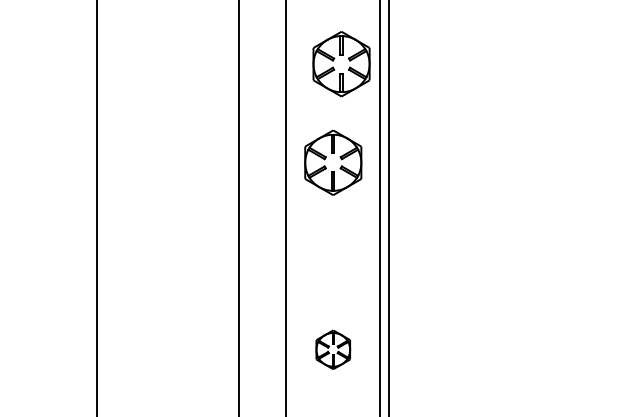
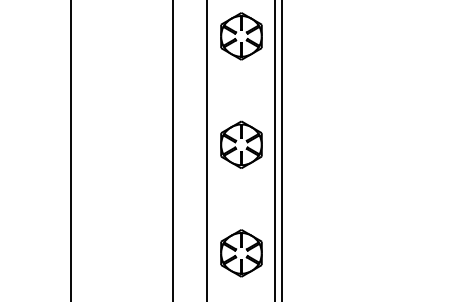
part: (341, 64) -> (241, 36), moved
part: (333, 162) -> (241, 144), moved
part: (333, 349) -> (241, 253), size x1.67

